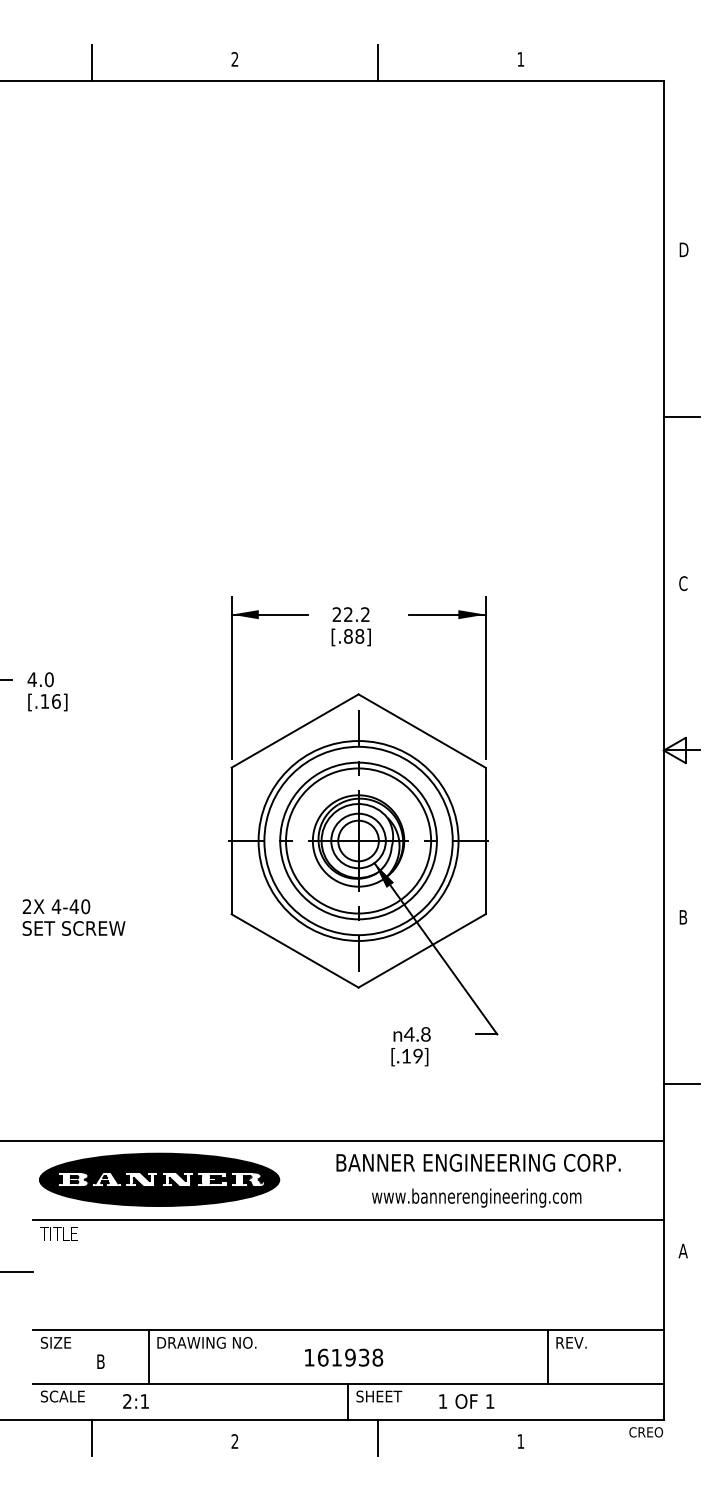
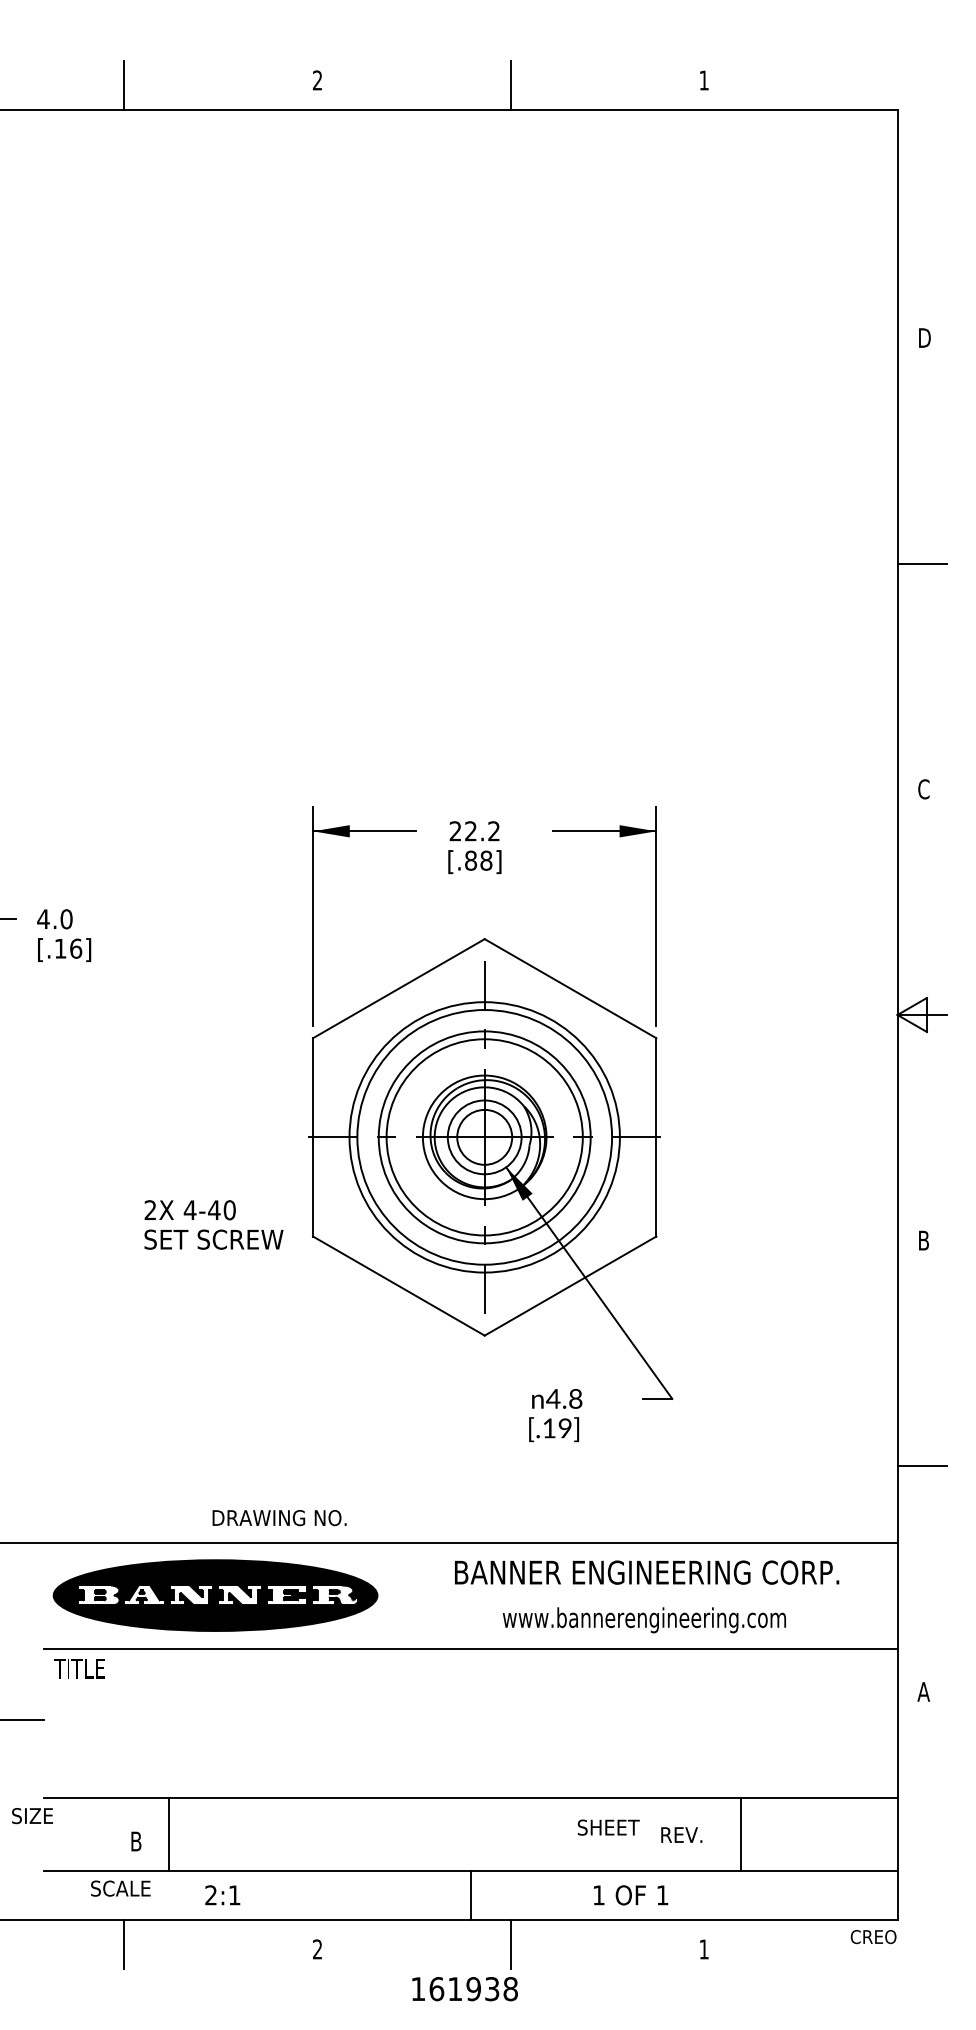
text: (73, 917) -> (213, 1224), moved
text: (571, 1342) -> (681, 1834), moved
text: (55, 1343) -> (32, 1816), moved
text: (206, 1343) -> (279, 1518), moved
line: (148, 1356) -> (168, 1834), moved
text: (343, 1357) -> (464, 1989), moved
text: (62, 1396) -> (120, 1888), moved
text: (379, 1396) -> (608, 1827), moved
text: (135, 1401) -> (222, 1895), moved

